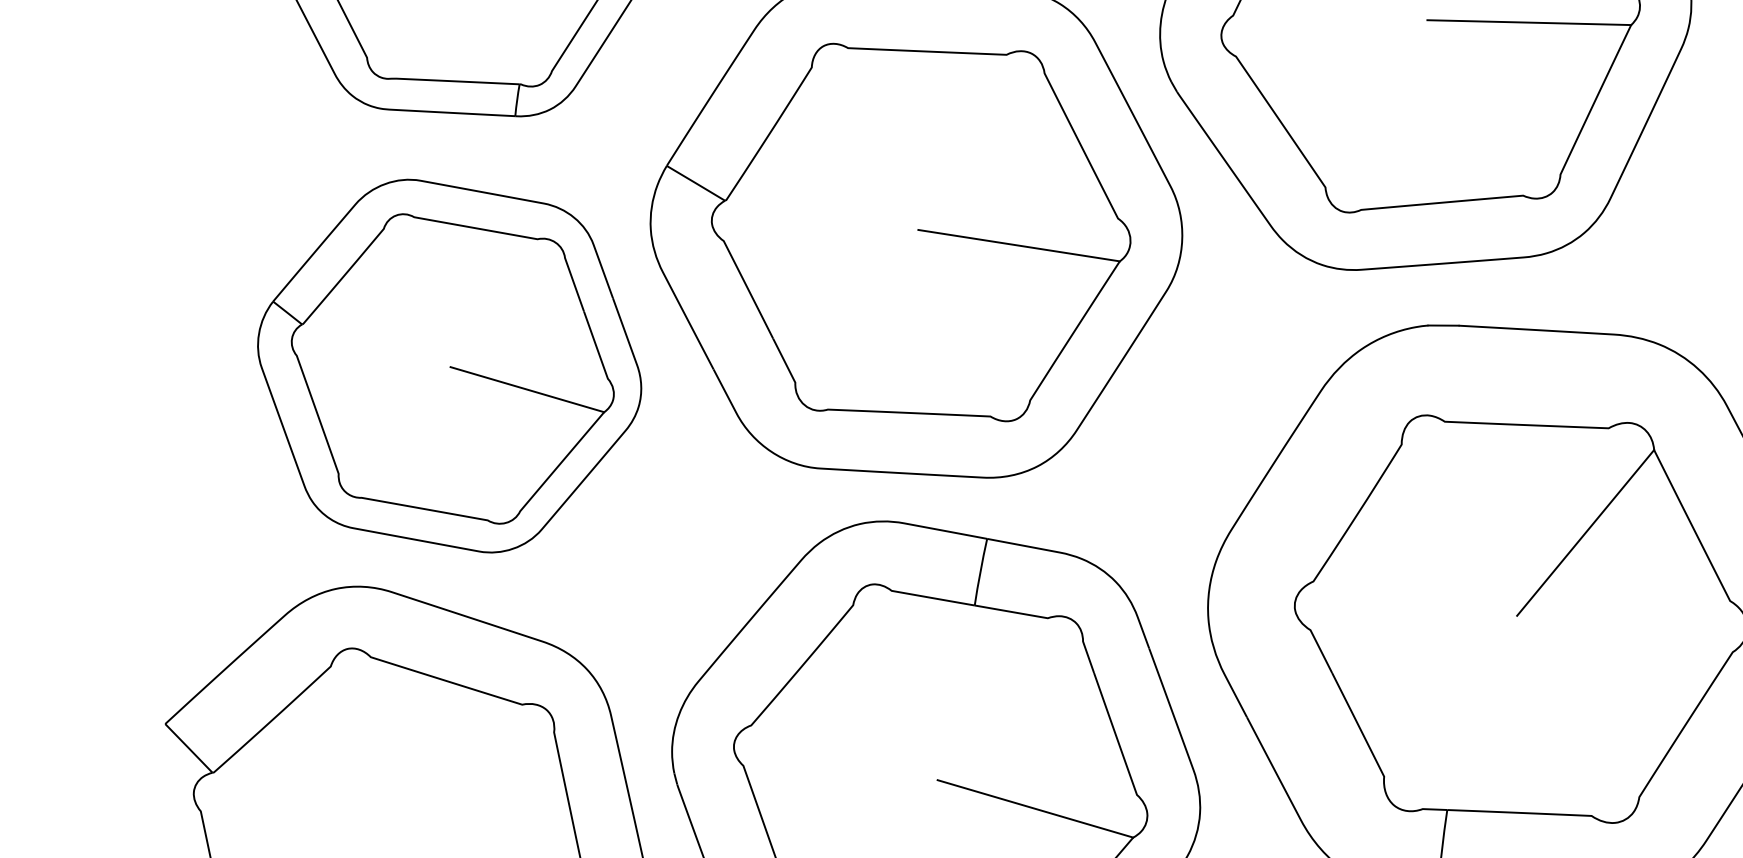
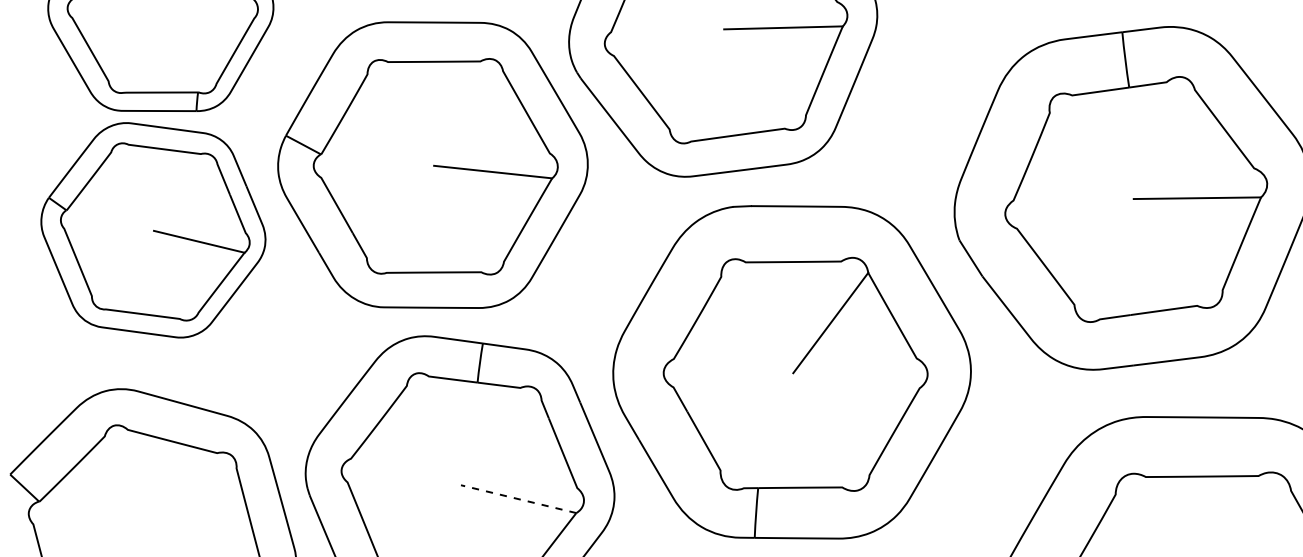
part: (449, 366) -> (153, 230), moved
line: (1035, 809) -> (518, 499), solid -> dashed

